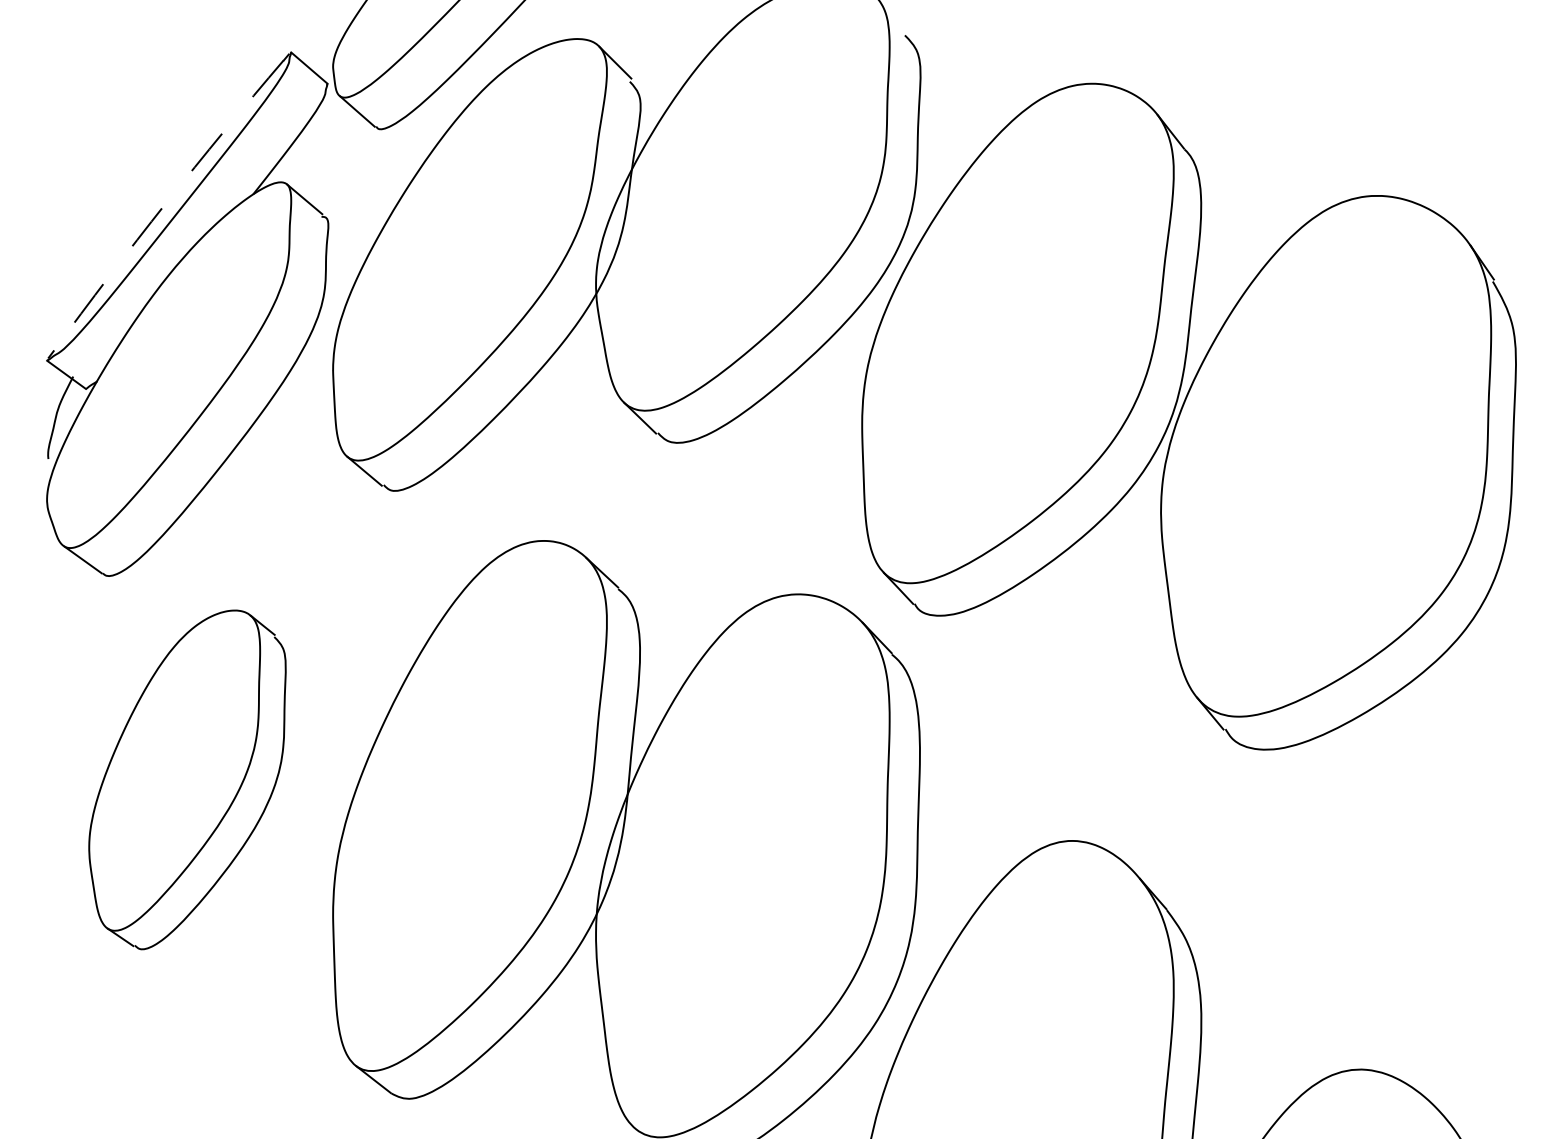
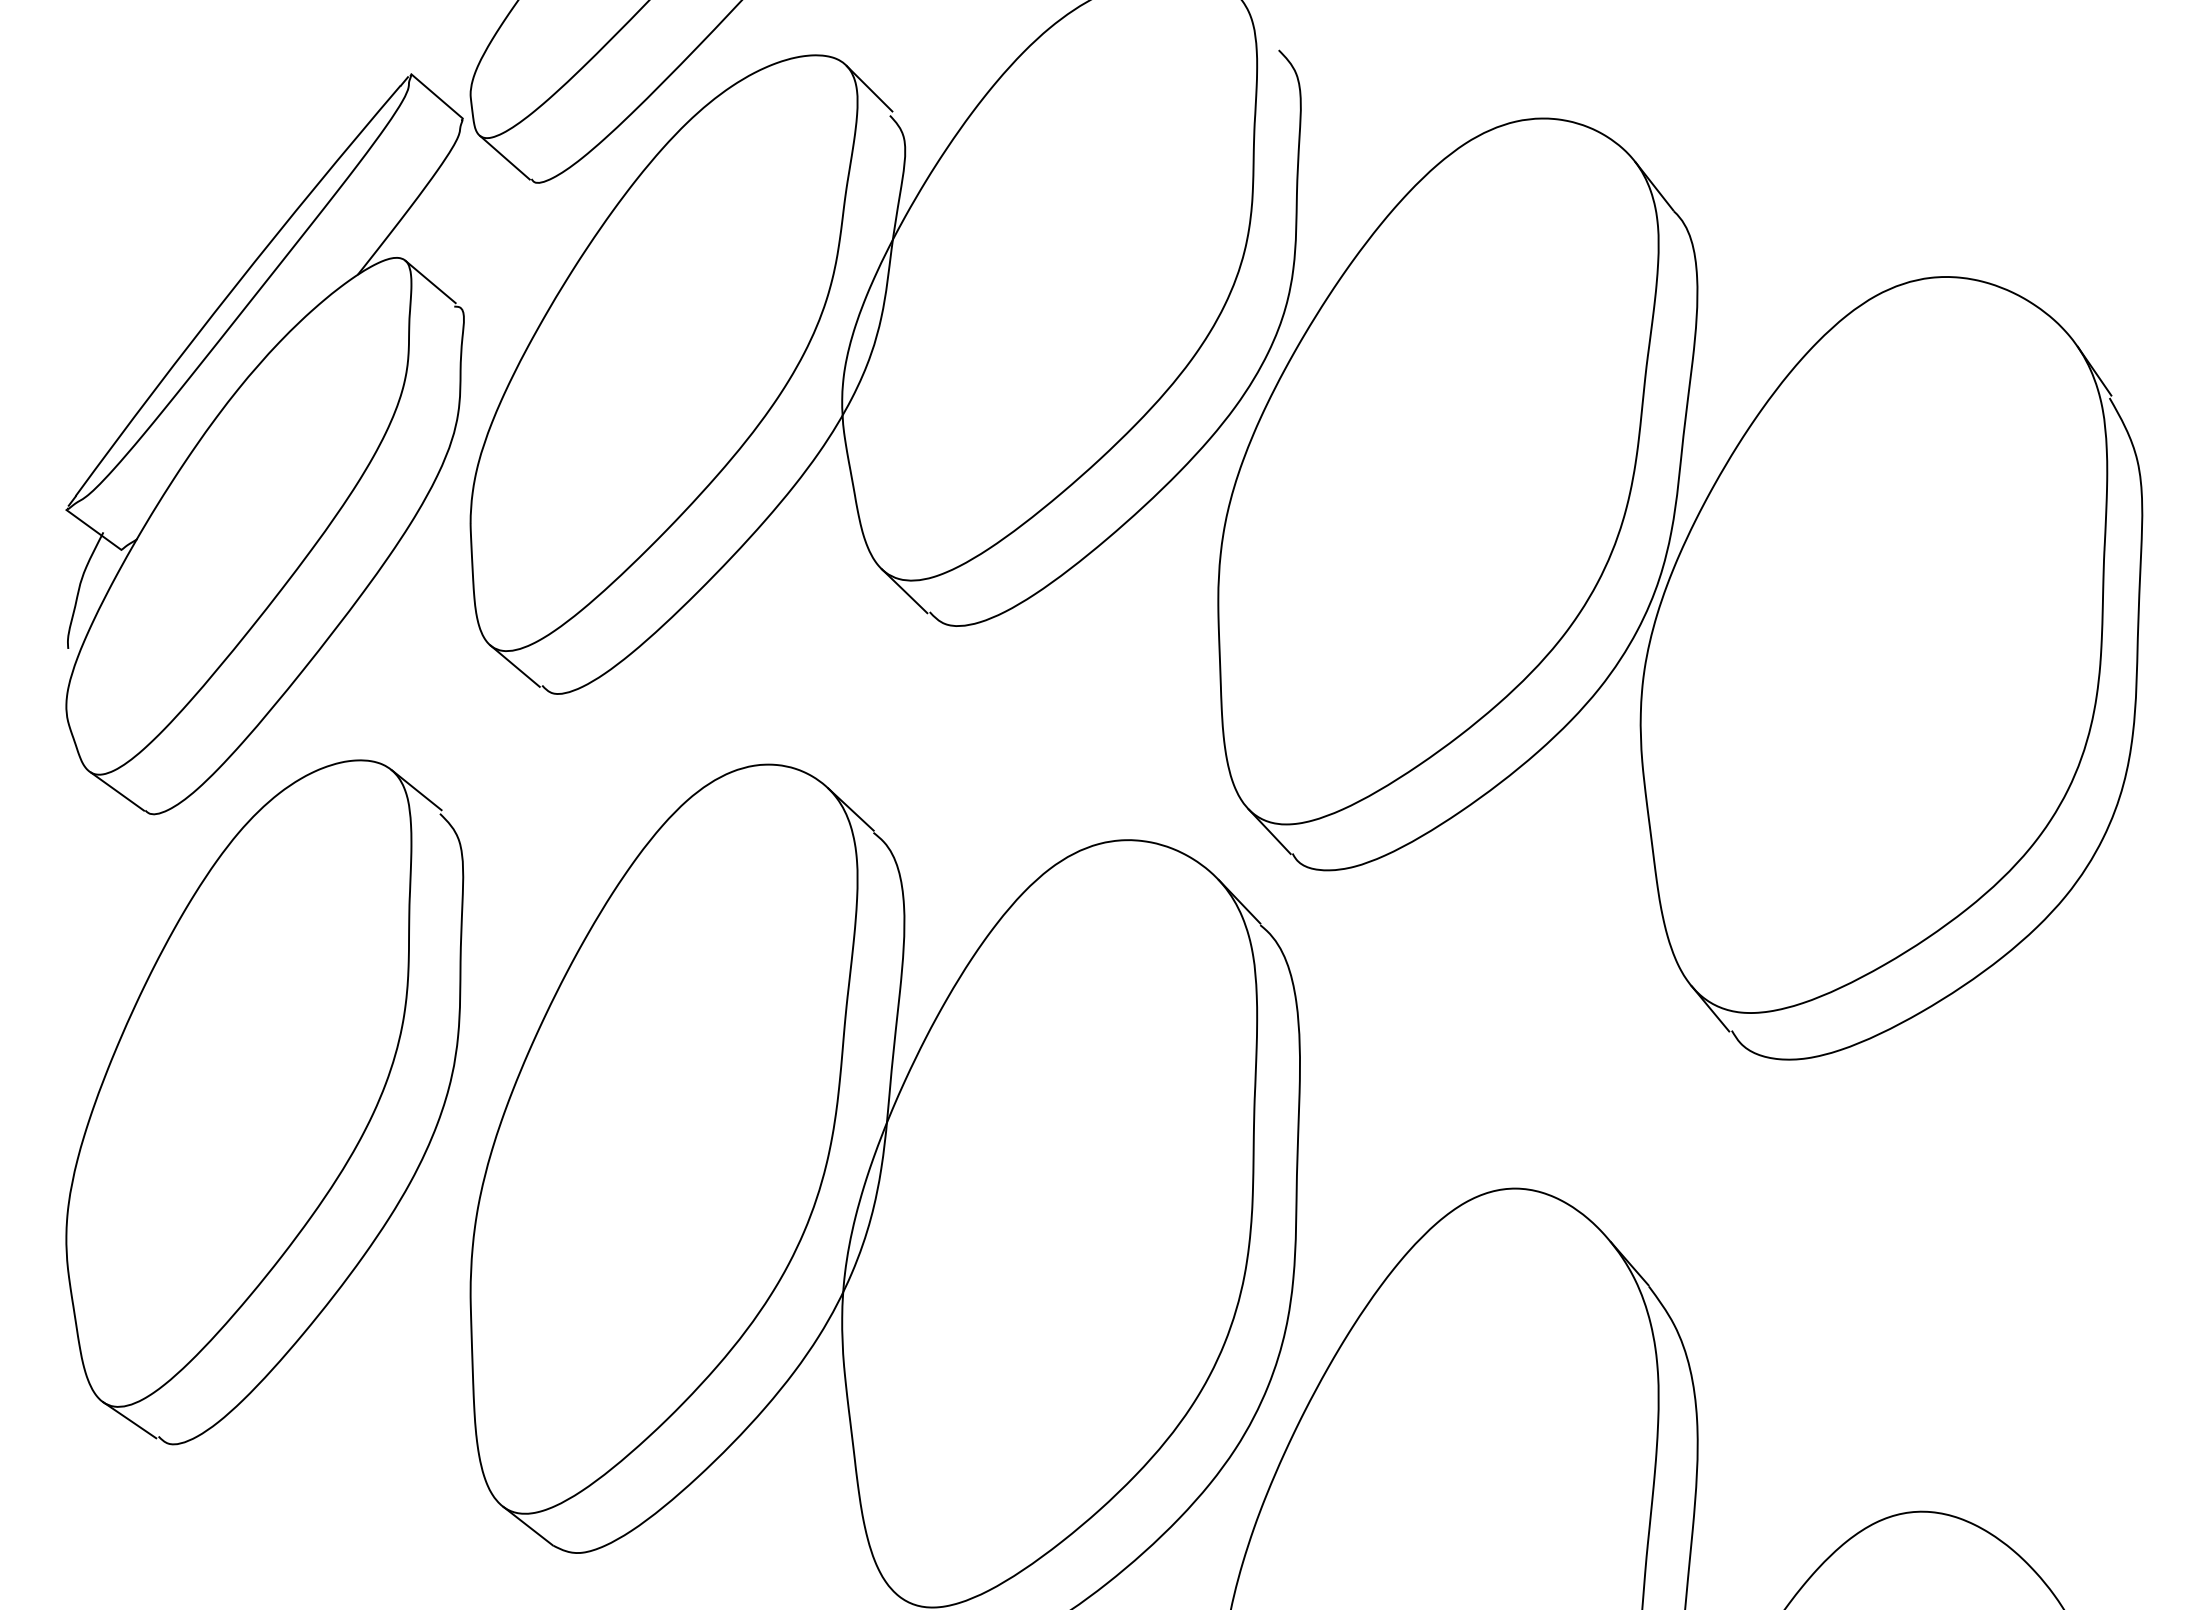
arc: (166, 203) -> (234, 287), dashed -> solid
part: (187, 780) -> (264, 1102), size x1.43

